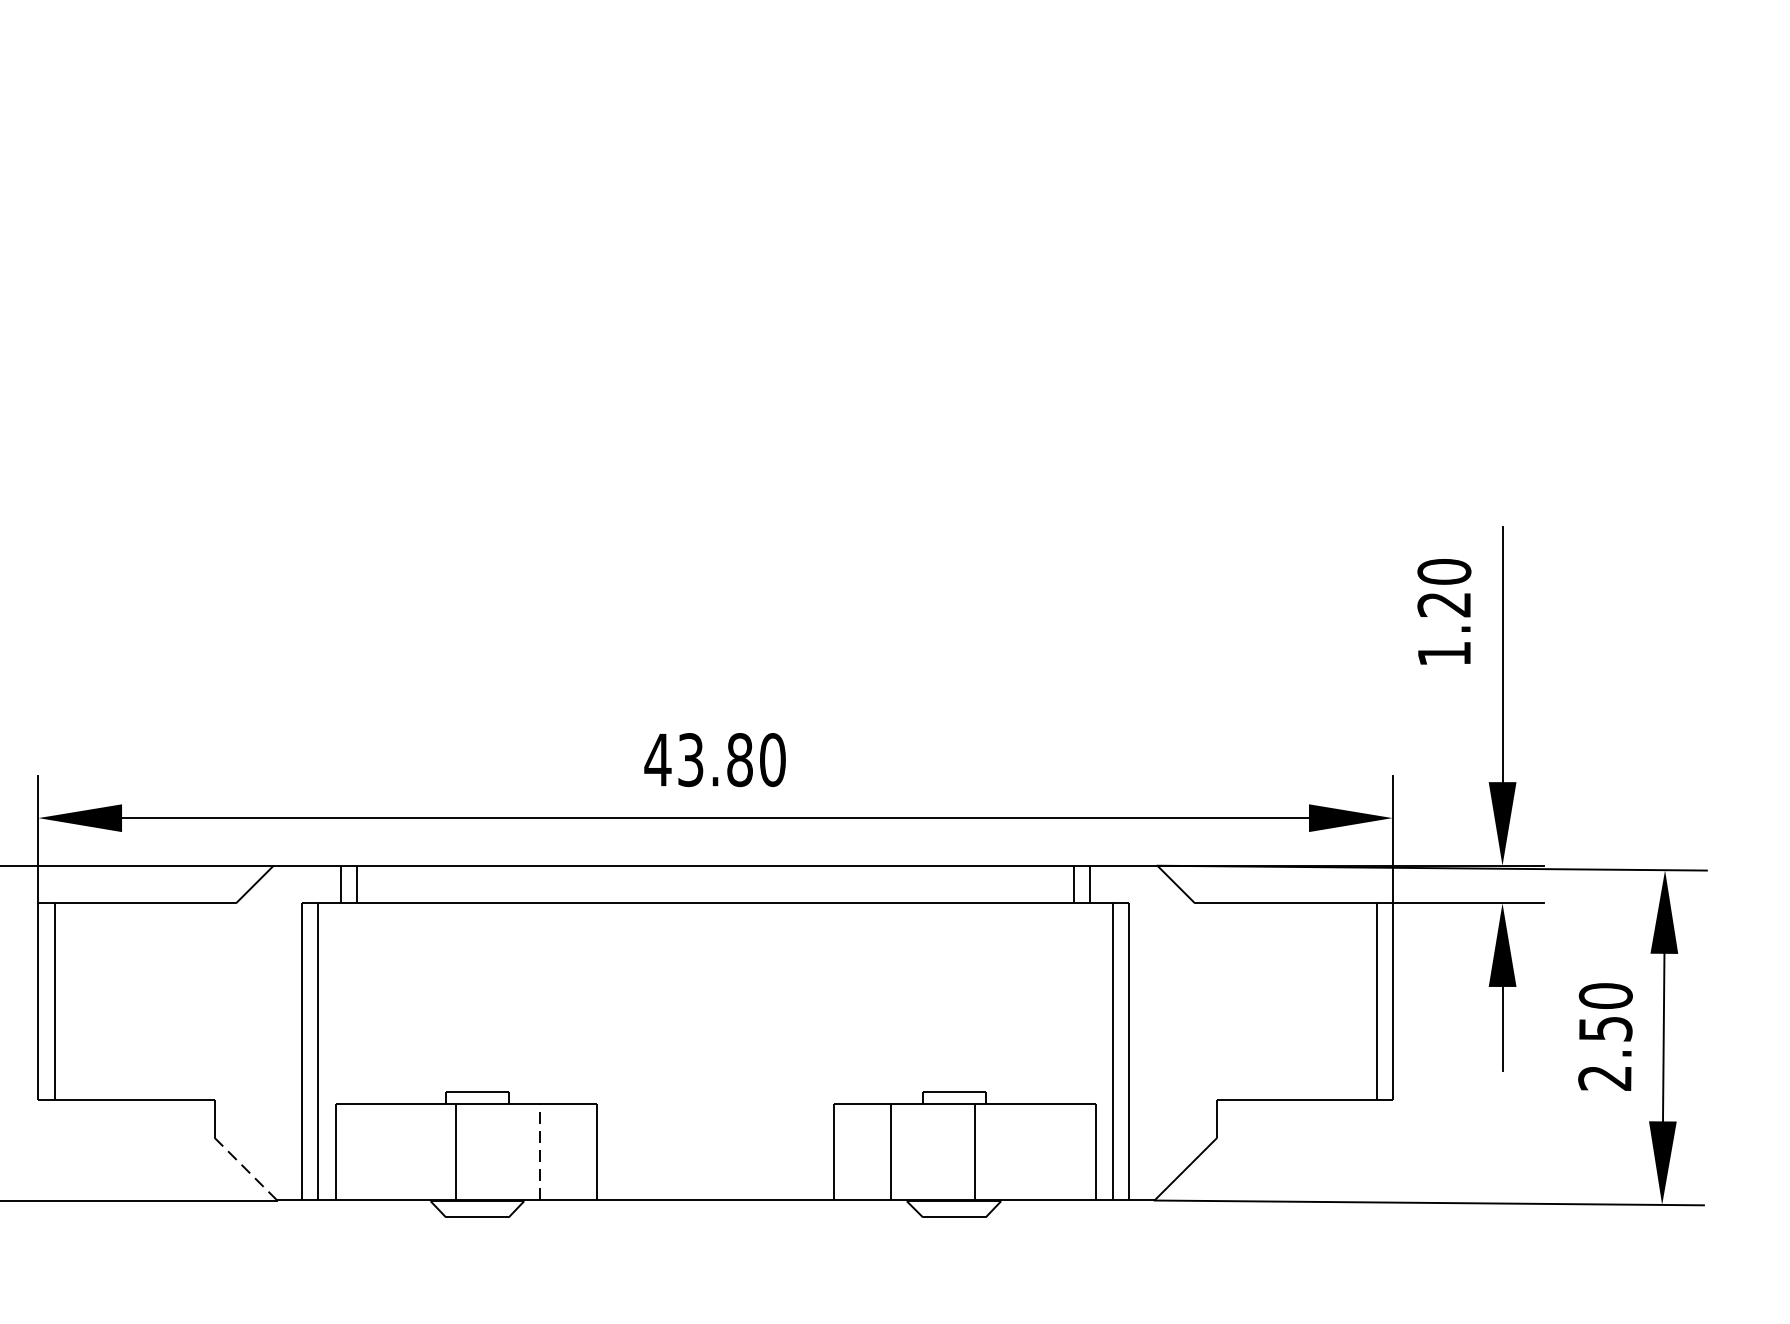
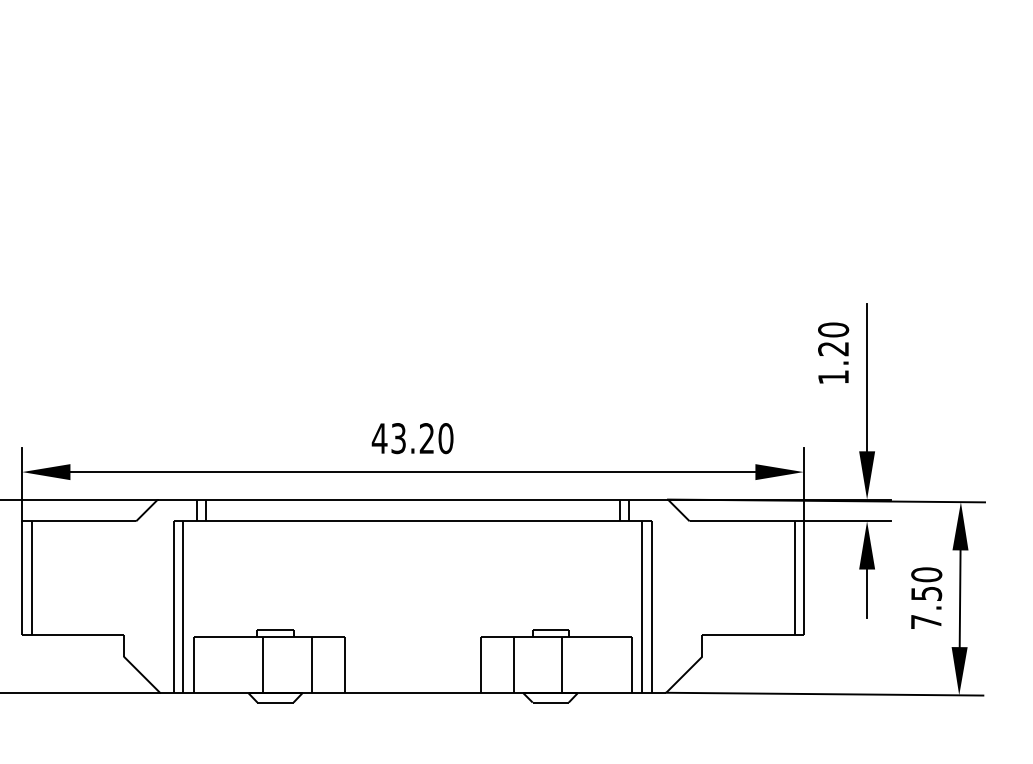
text: (739, 759) -> (426, 438), 43.80 -> 43.20
text: (1603, 1078) -> (925, 622), 2.50 -> 7.50
line: (539, 1151) -> (311, 664), dashed -> solid
line: (245, 1168) -> (141, 674), dashed -> solid

